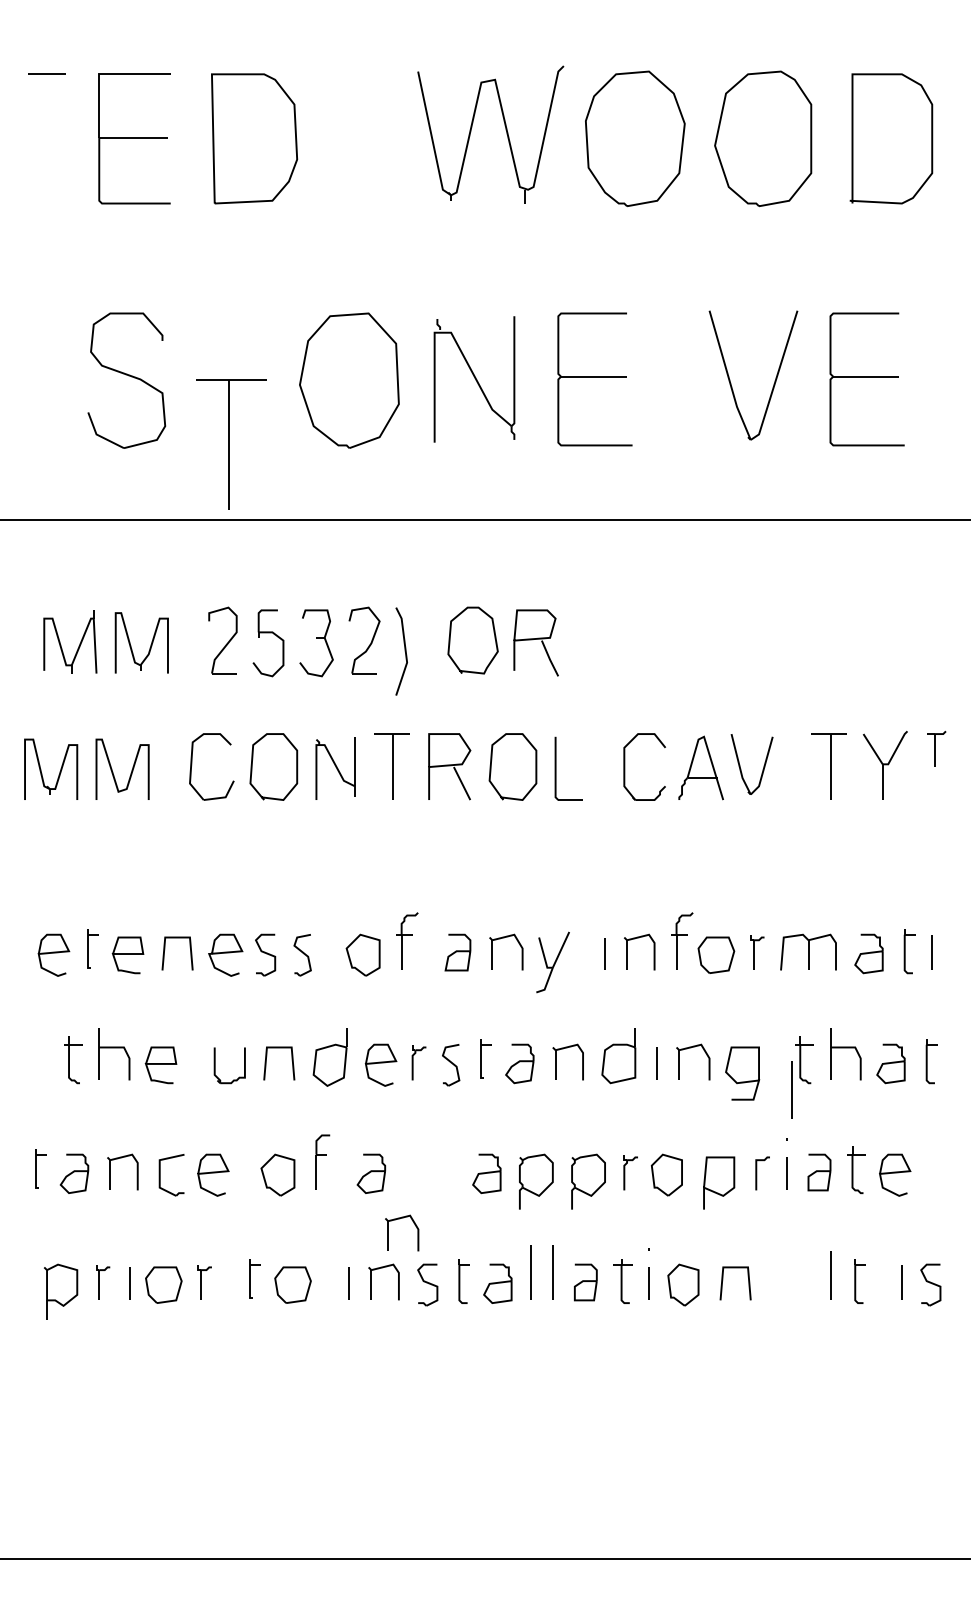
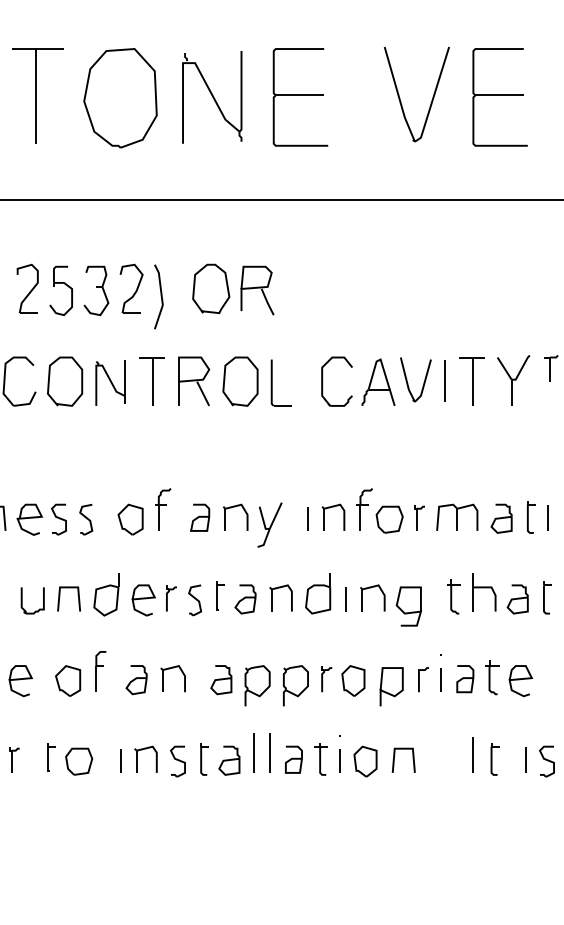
part: (231, 444) -> (37, 95), moved
line: (791, 1089) -> (444, 380), moved
part: (399, 1219) -> (171, 668), moved

